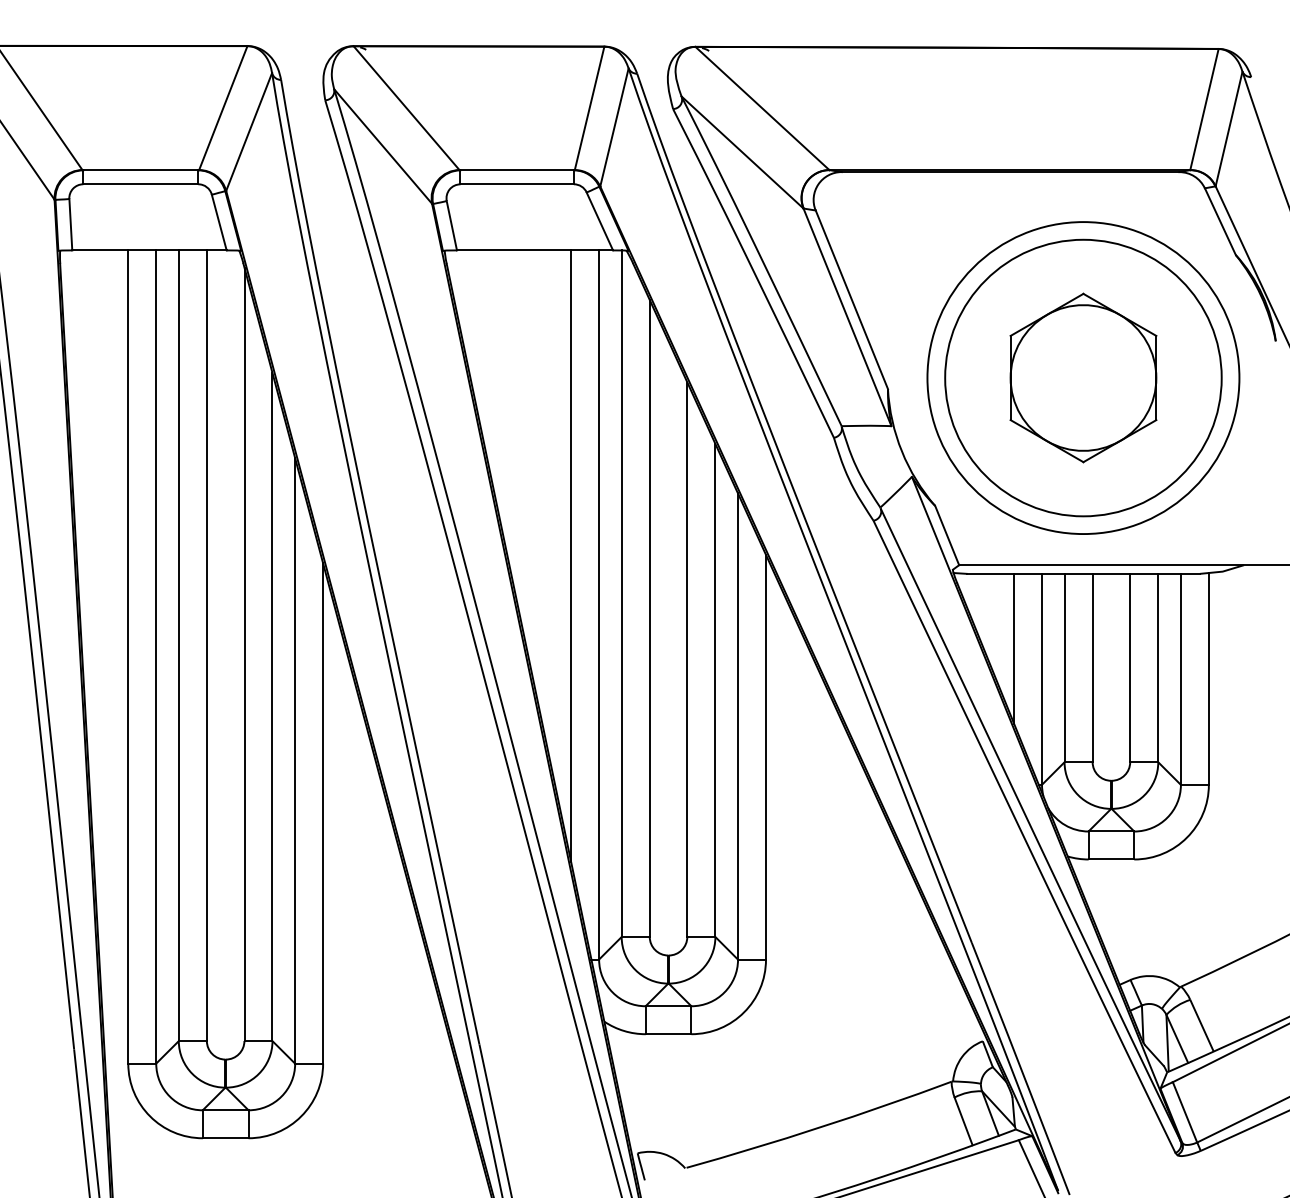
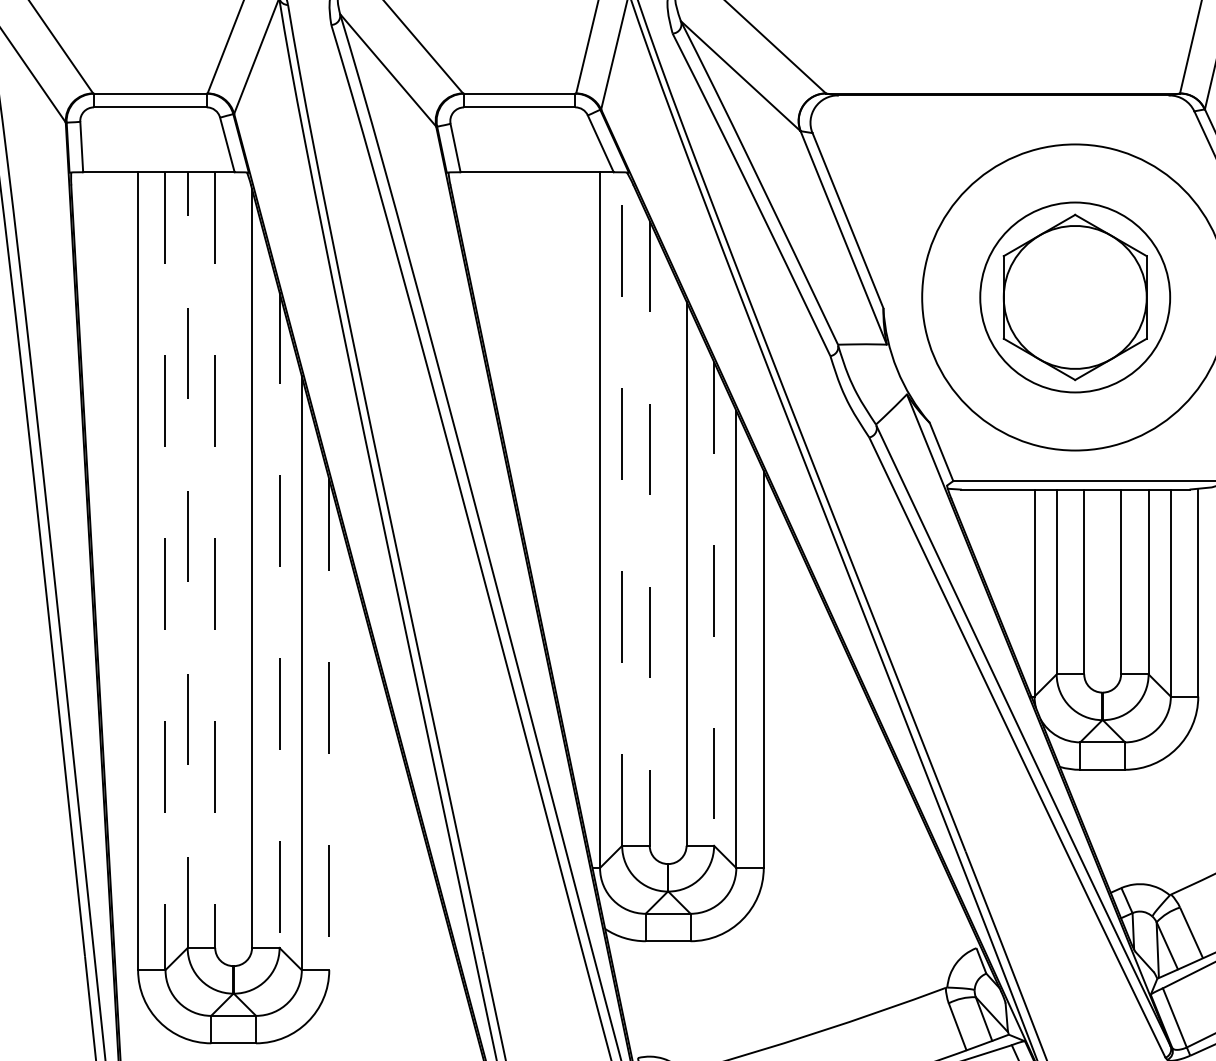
circle: (1083, 377) -> (1075, 296), size x0.7
line: (571, 556) -> (572, 472), removed
line: (621, 593) -> (622, 508), solid -> dashed
line: (649, 618) -> (649, 533), solid -> dashed
line: (178, 645) -> (187, 559), solid -> dashed
line: (206, 646) -> (214, 560), solid -> dashed
line: (1013, 648) -> (1006, 562), removed
line: (156, 657) -> (165, 571), solid -> dashed
line: (715, 690) -> (714, 604), solid -> dashed
line: (272, 707) -> (279, 620), solid -> dashed
line: (323, 813) -> (329, 724), solid -> dashed

